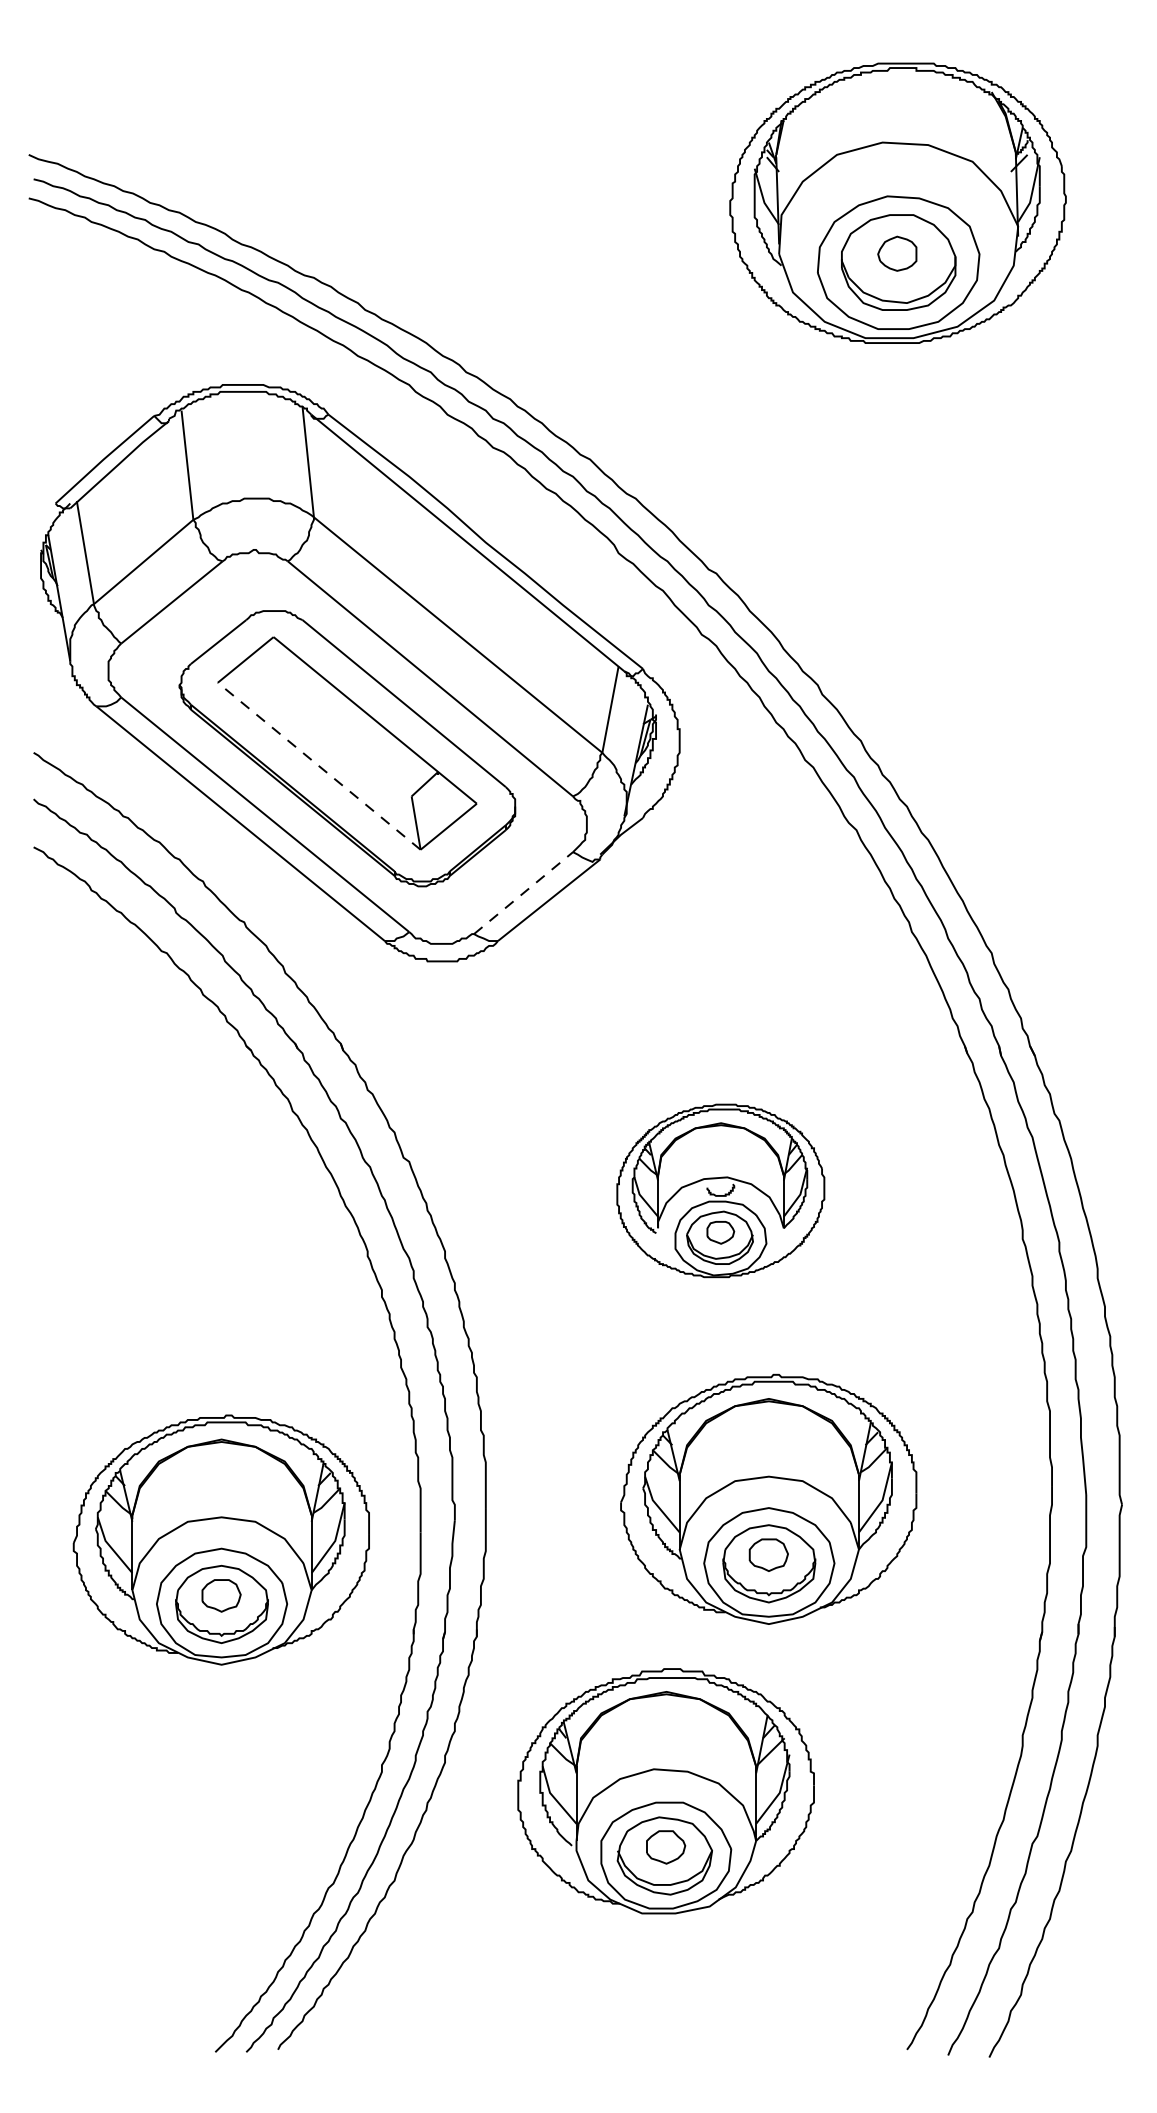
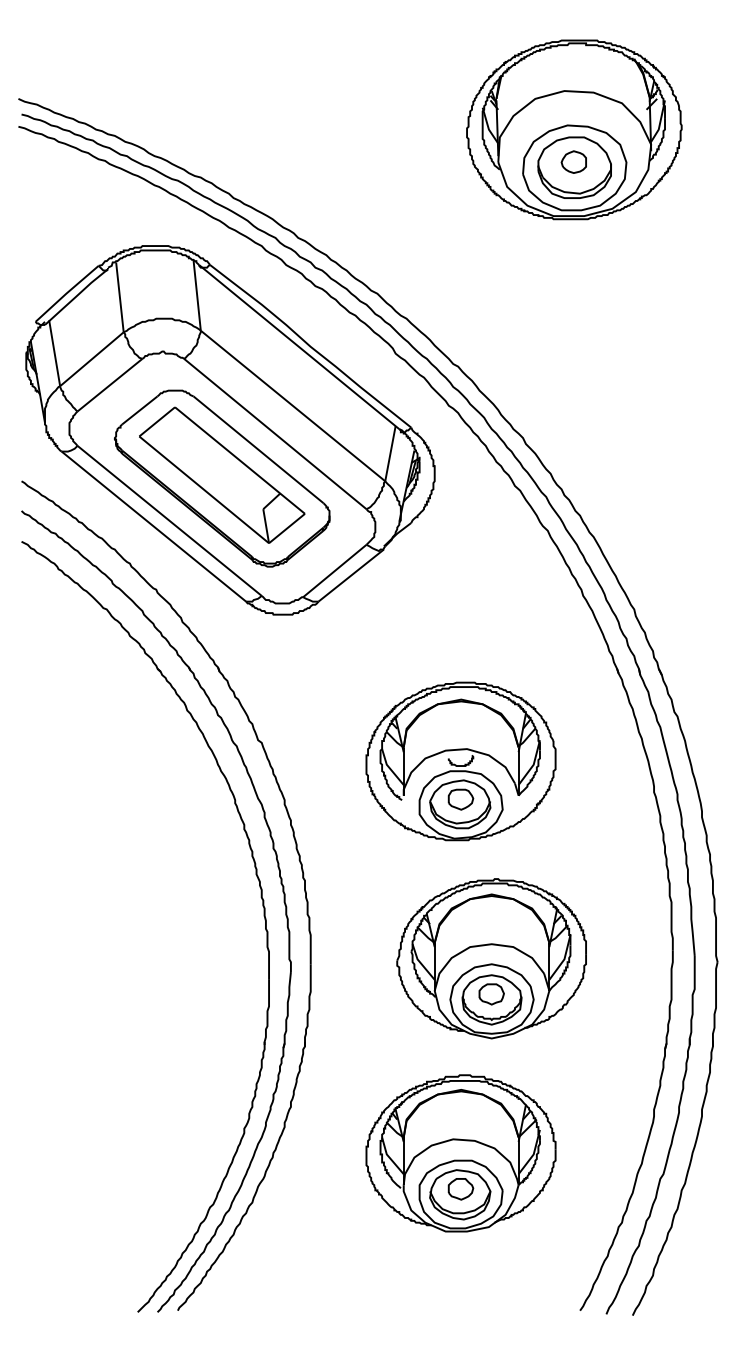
line: (318, 765) -> (203, 489), dashed -> solid
line: (524, 892) -> (335, 570), dashed -> solid
part: (720, 1190) -> (460, 761), size x1.43
part: (221, 1539) -> (141, 984), removed
part: (665, 1791) -> (460, 1153), moved

